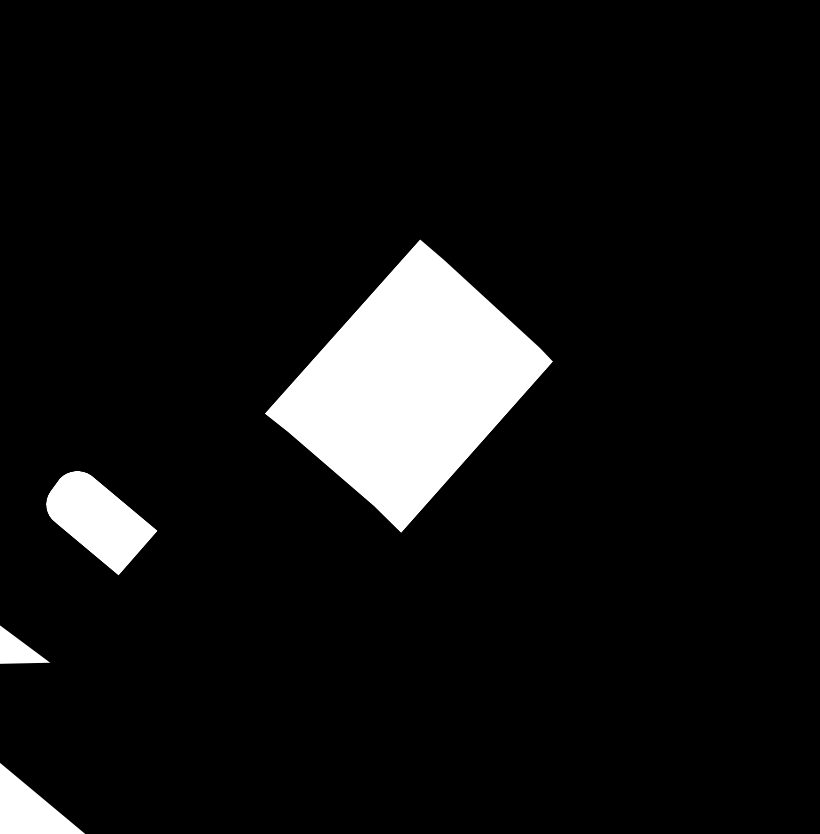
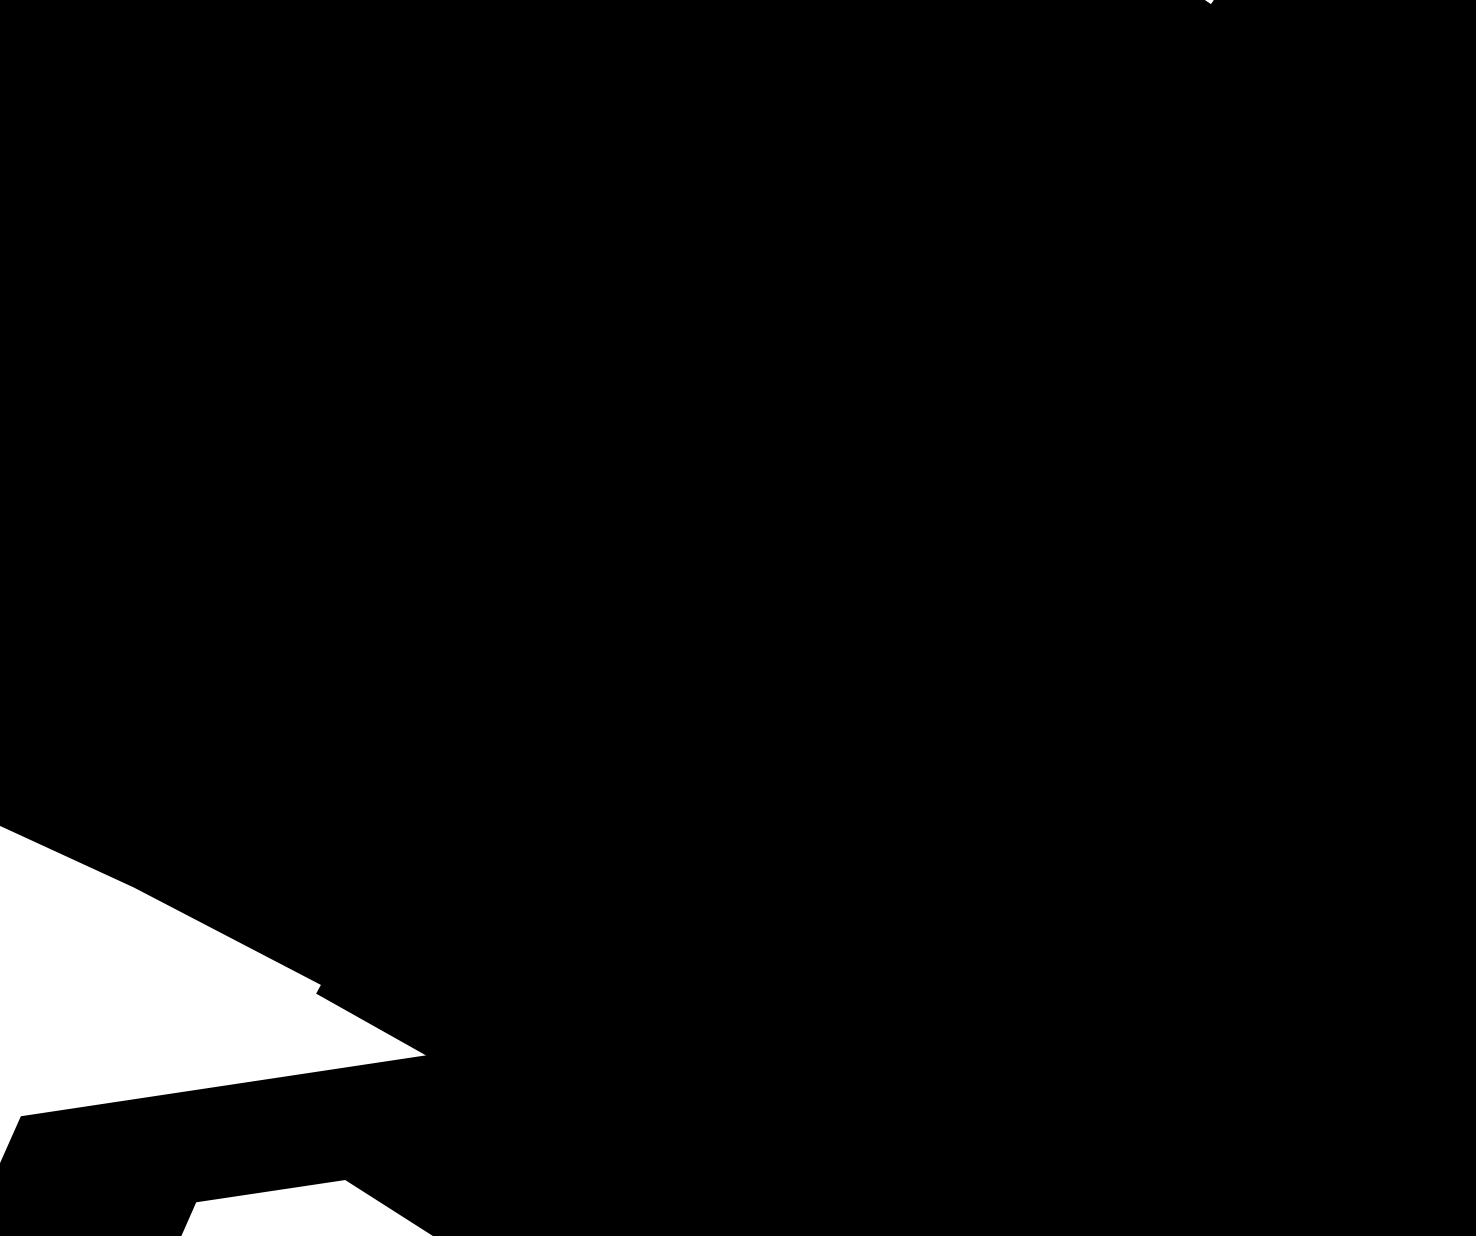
fill: (408, 385) -> (860, 620), added
fill: (100, 523) -> (469, 859), added

